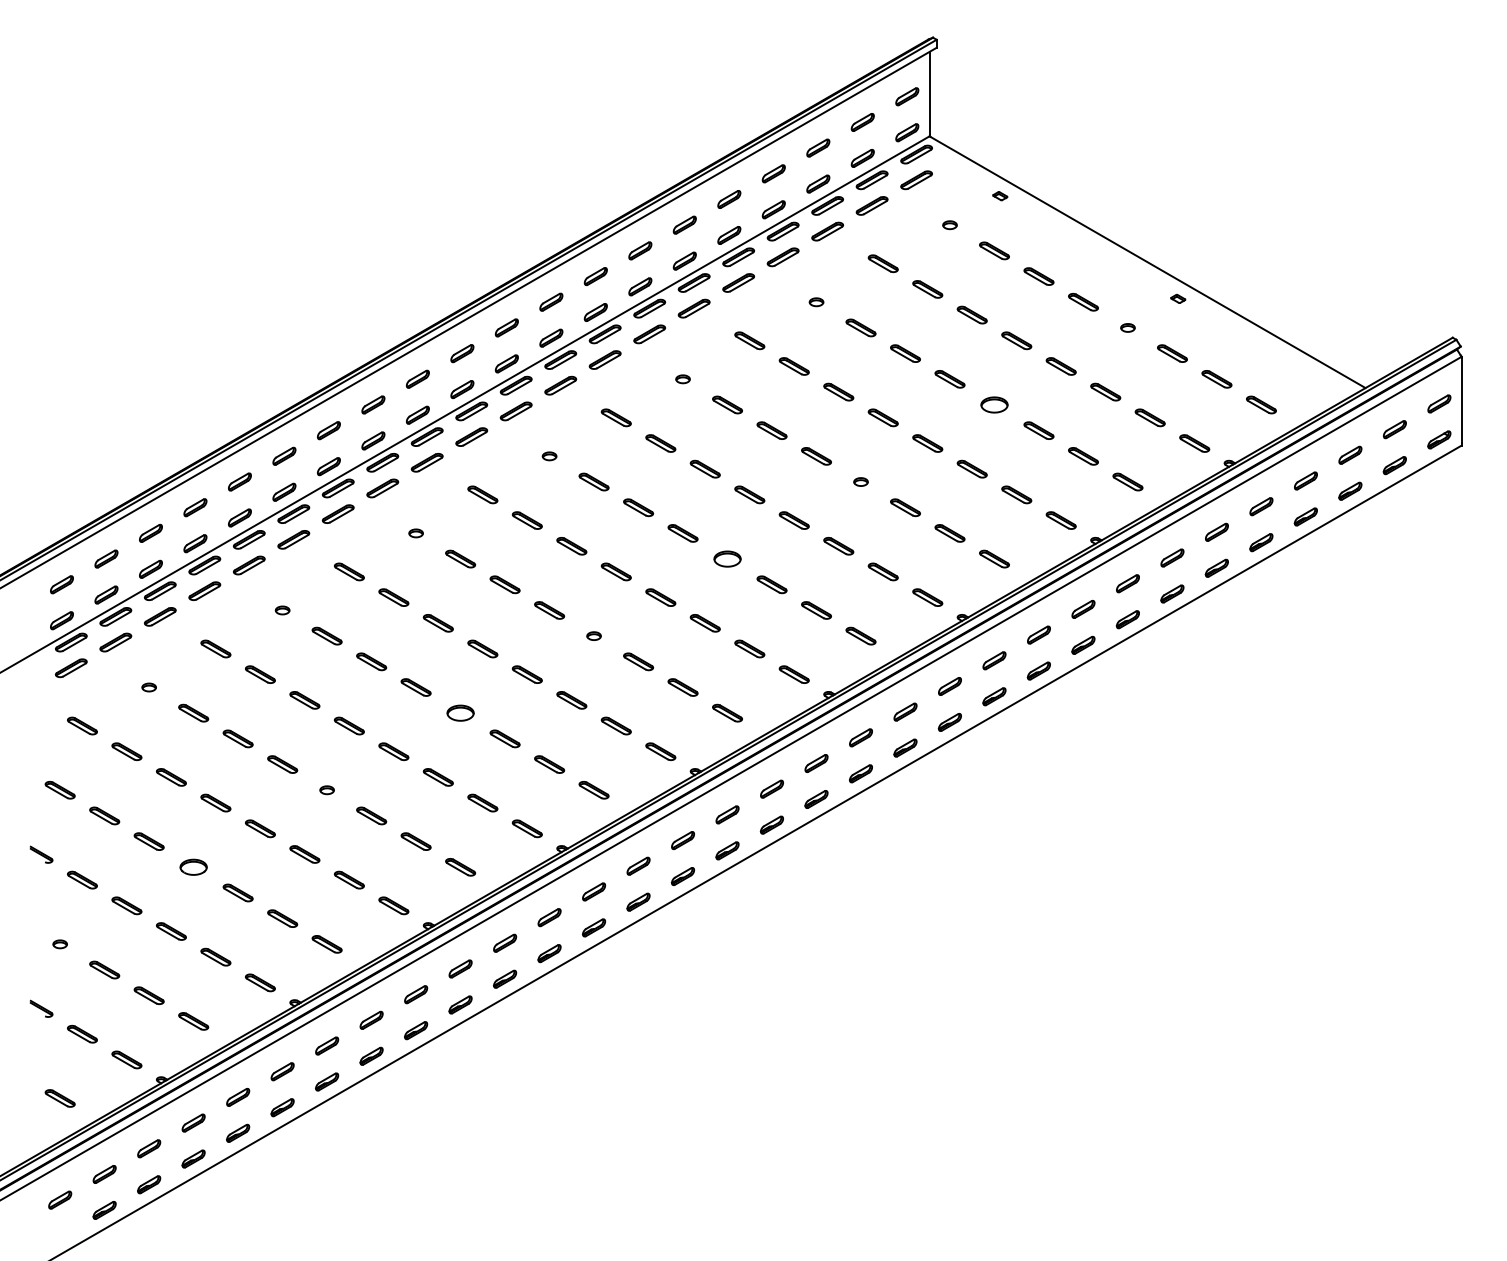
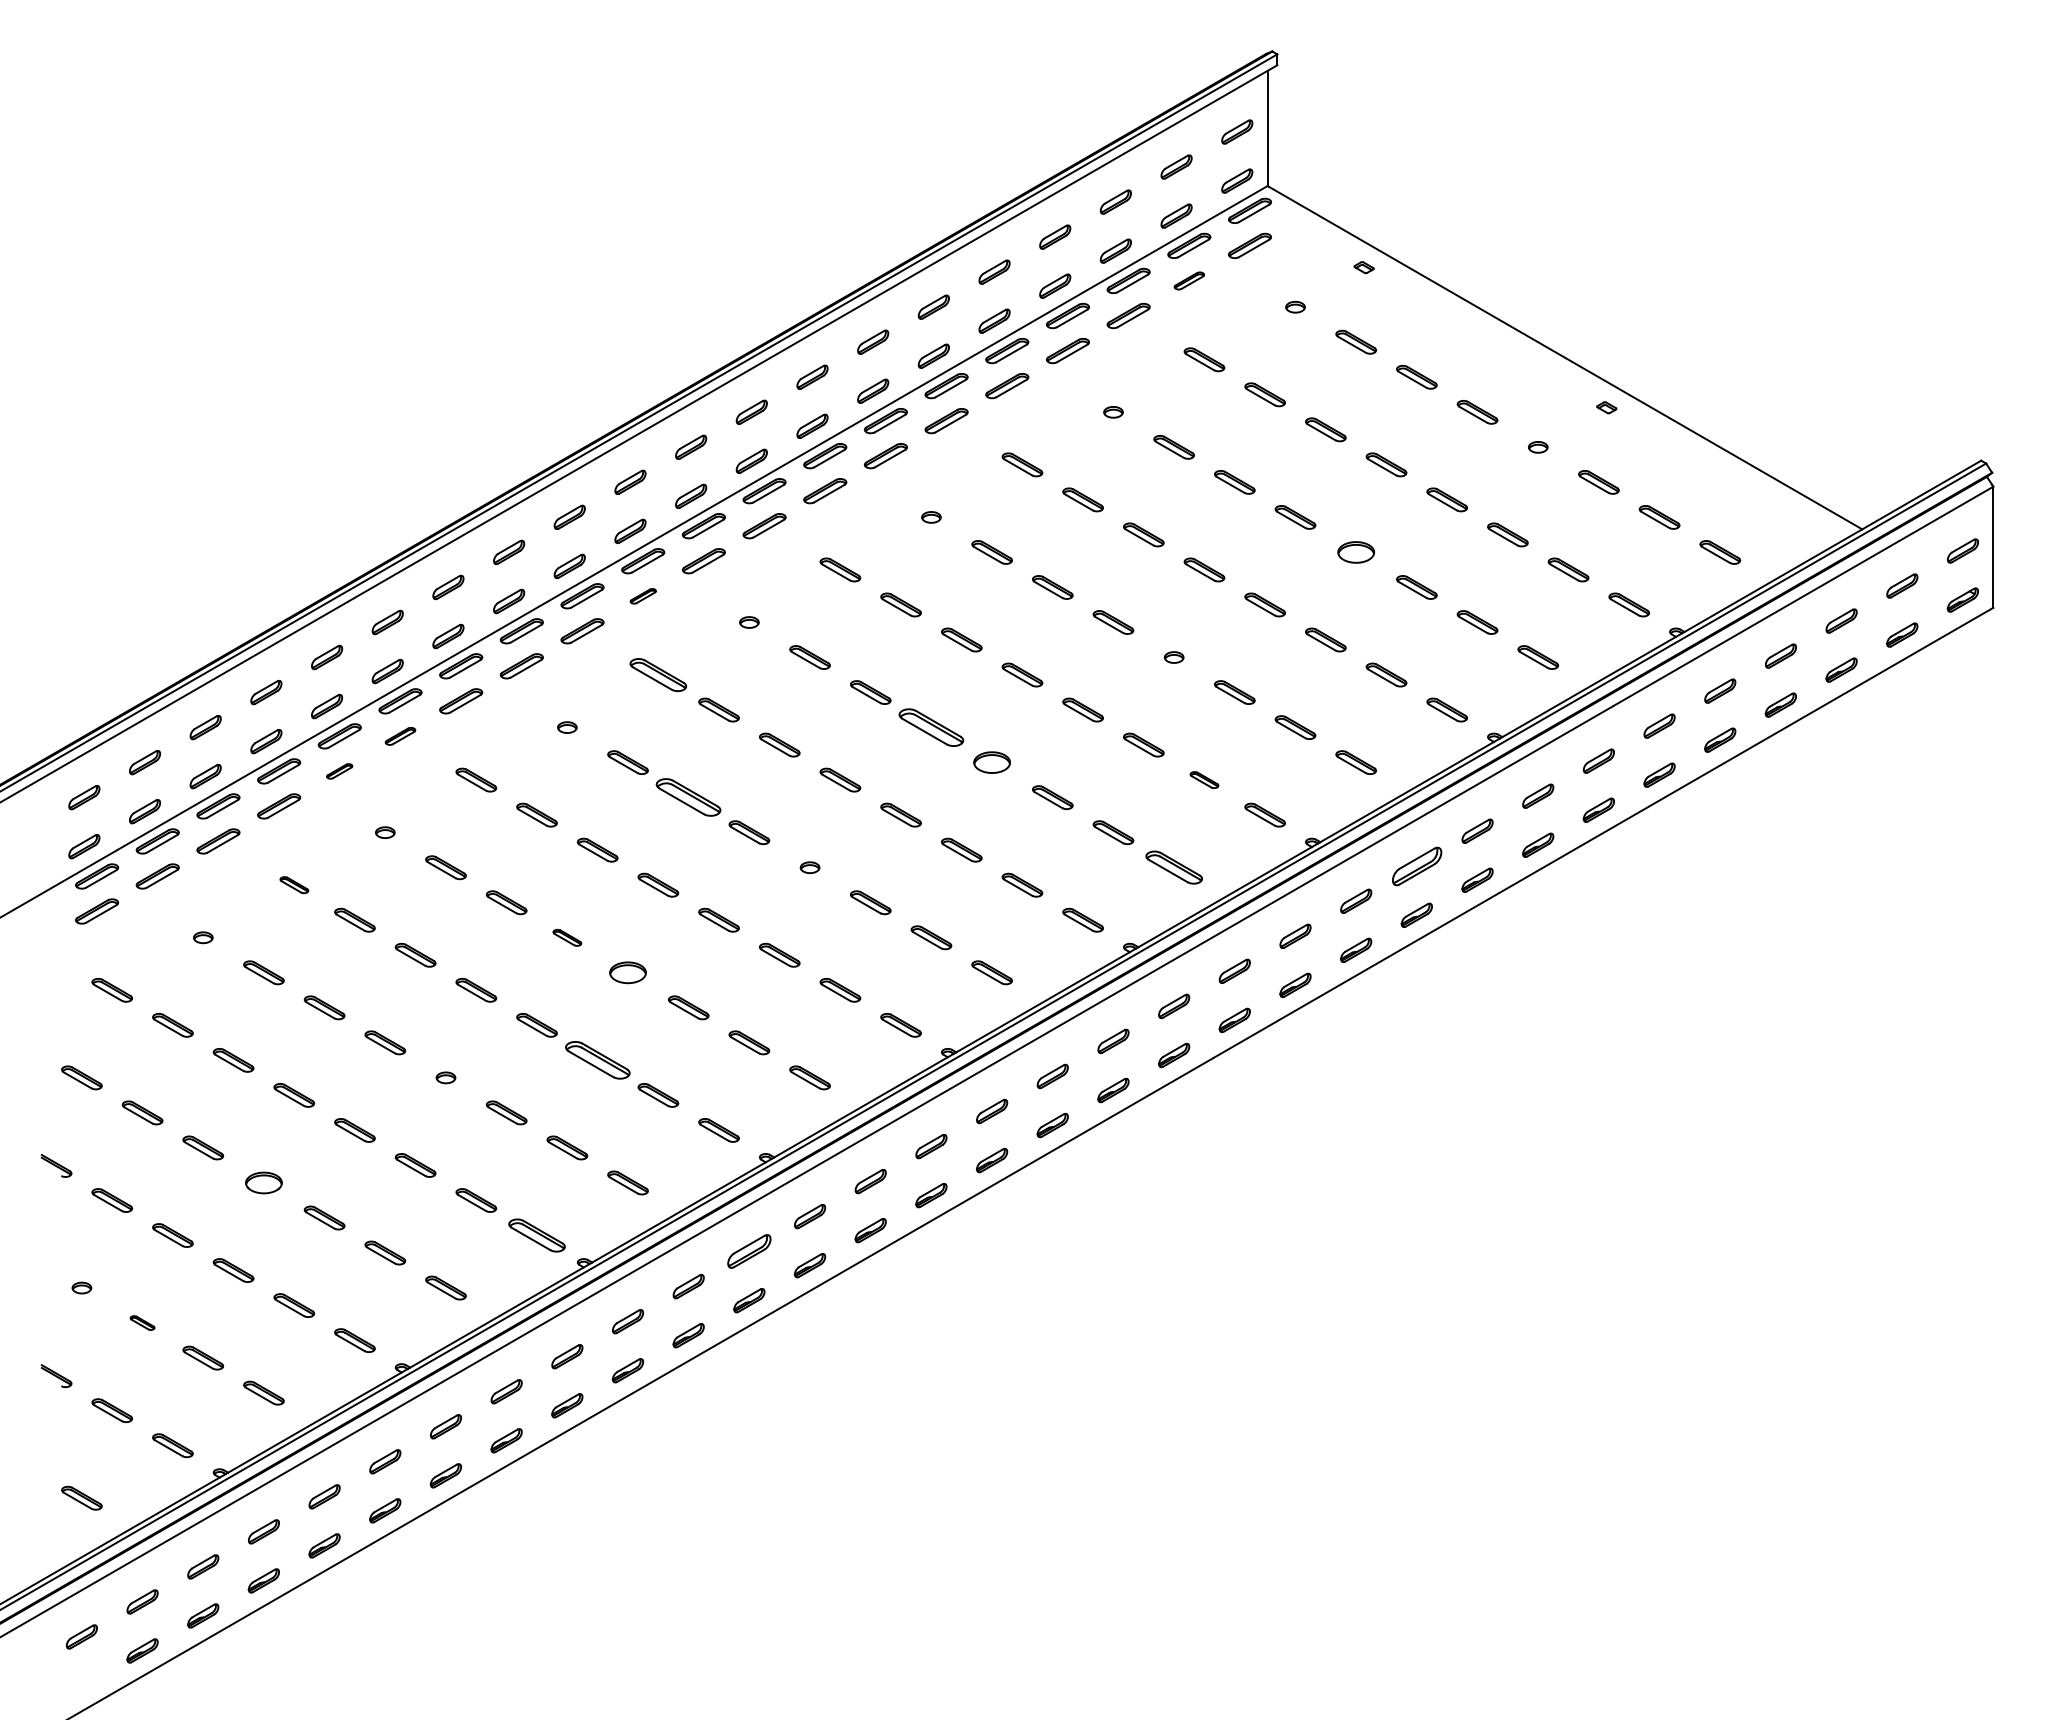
part: (872, 205) -> (1189, 280), size x0.7
part: (471, 437) -> (643, 596), size x0.6
part: (482, 494) -> (658, 674), size x1.4
part: (683, 533) -> (931, 727), size x1.6
part: (293, 539) -> (400, 736), size x0.7
part: (249, 565) -> (339, 771), size x0.6
part: (883, 571) -> (1204, 779), size x0.7
part: (504, 584) -> (688, 797), size x1.6
part: (1038, 634) -> (1416, 865), size x1.6
part: (860, 635) -> (1173, 867), size x1.4
part: (216, 648) -> (294, 884), size x0.7
part: (416, 687) -> (567, 937), size x0.7
part: (438, 777) -> (597, 1060), size x1.6
part: (393, 905) -> (536, 1235), size x1.4
part: (549, 917) -> (749, 1251), size x1.4
part: (104, 969) -> (142, 1322), size x0.6

